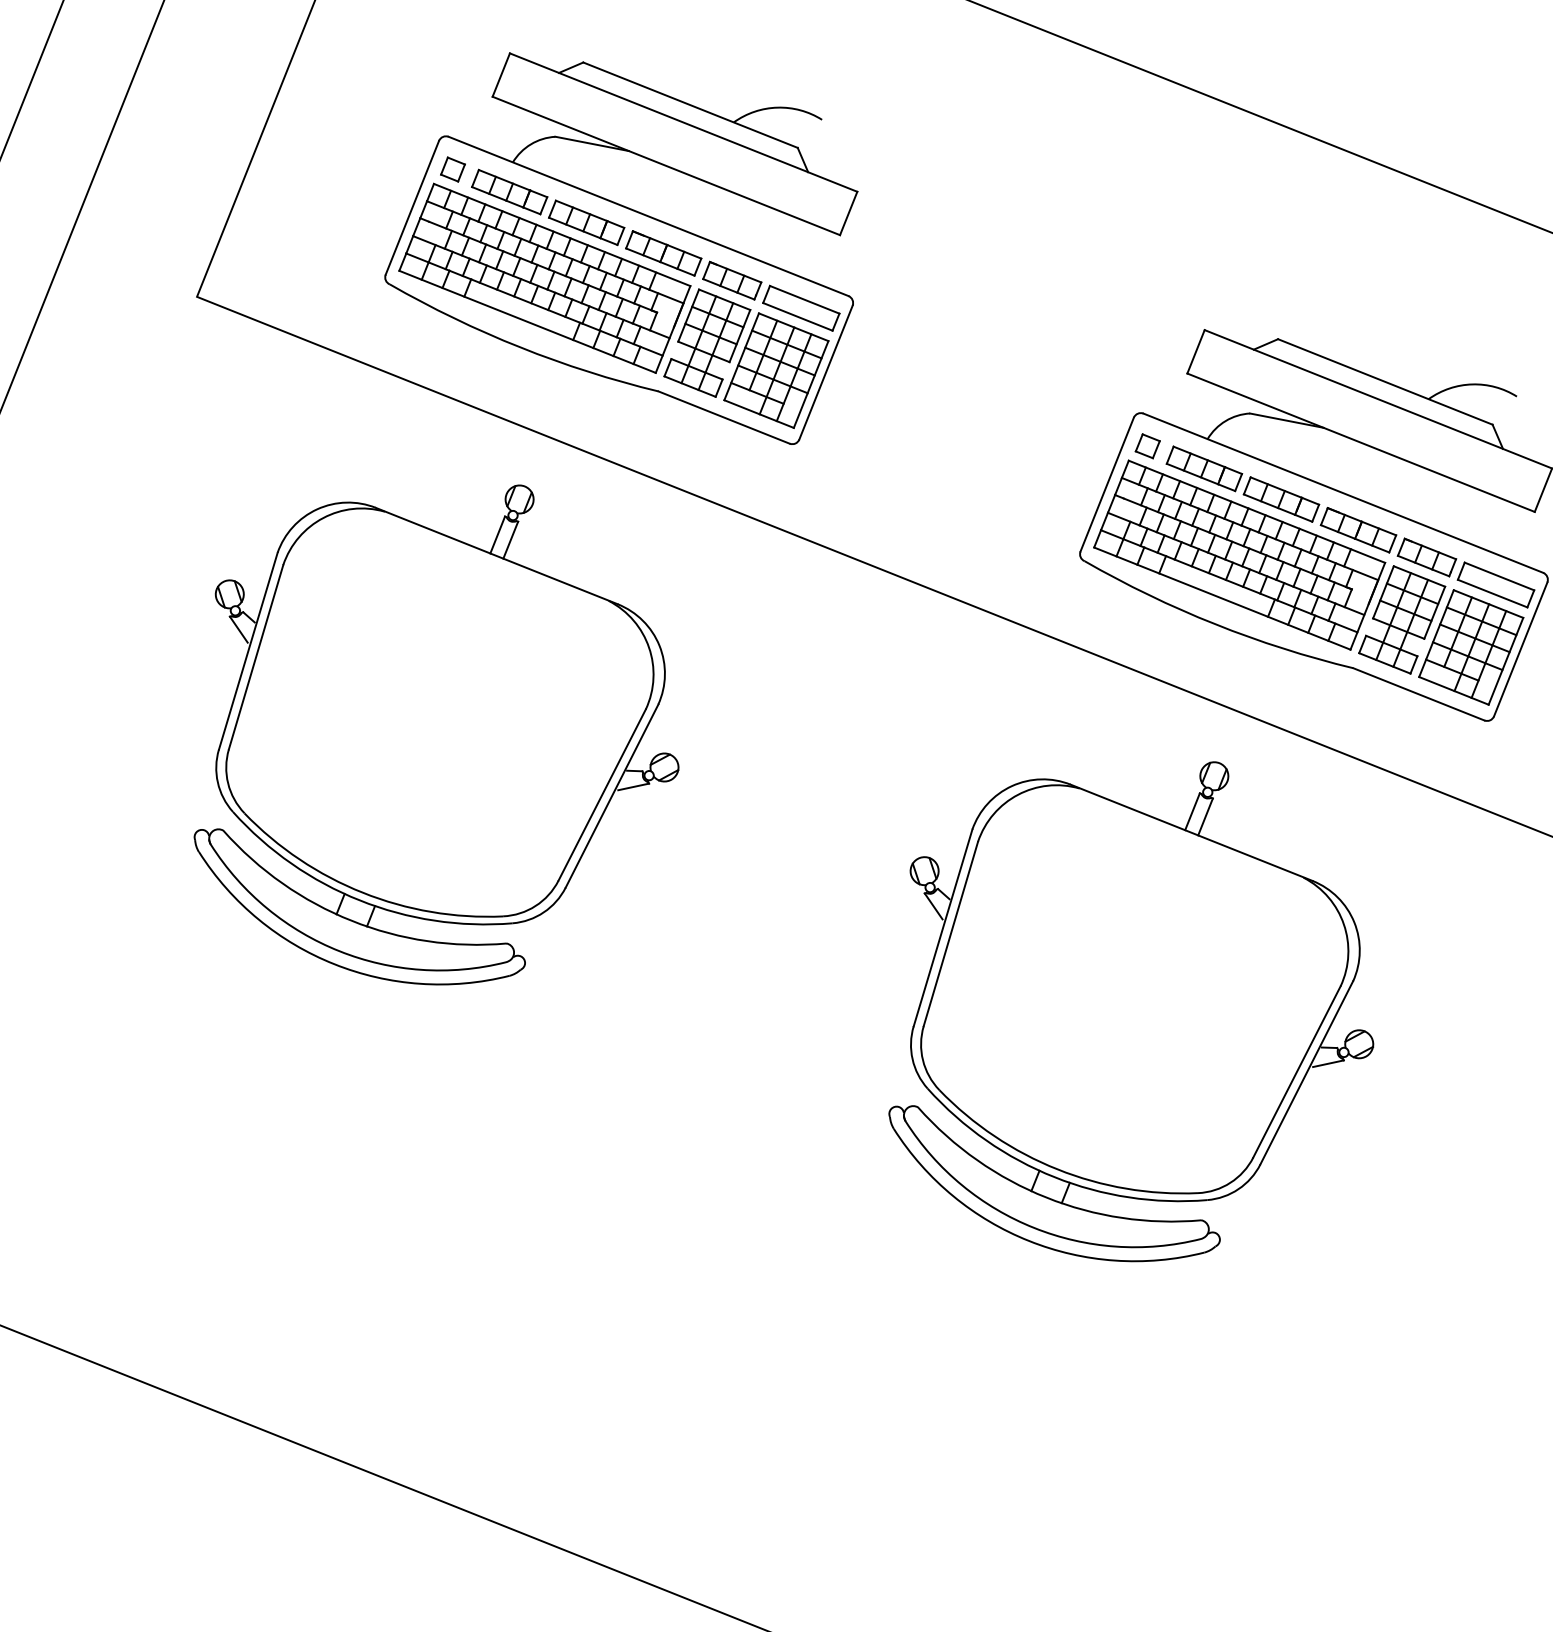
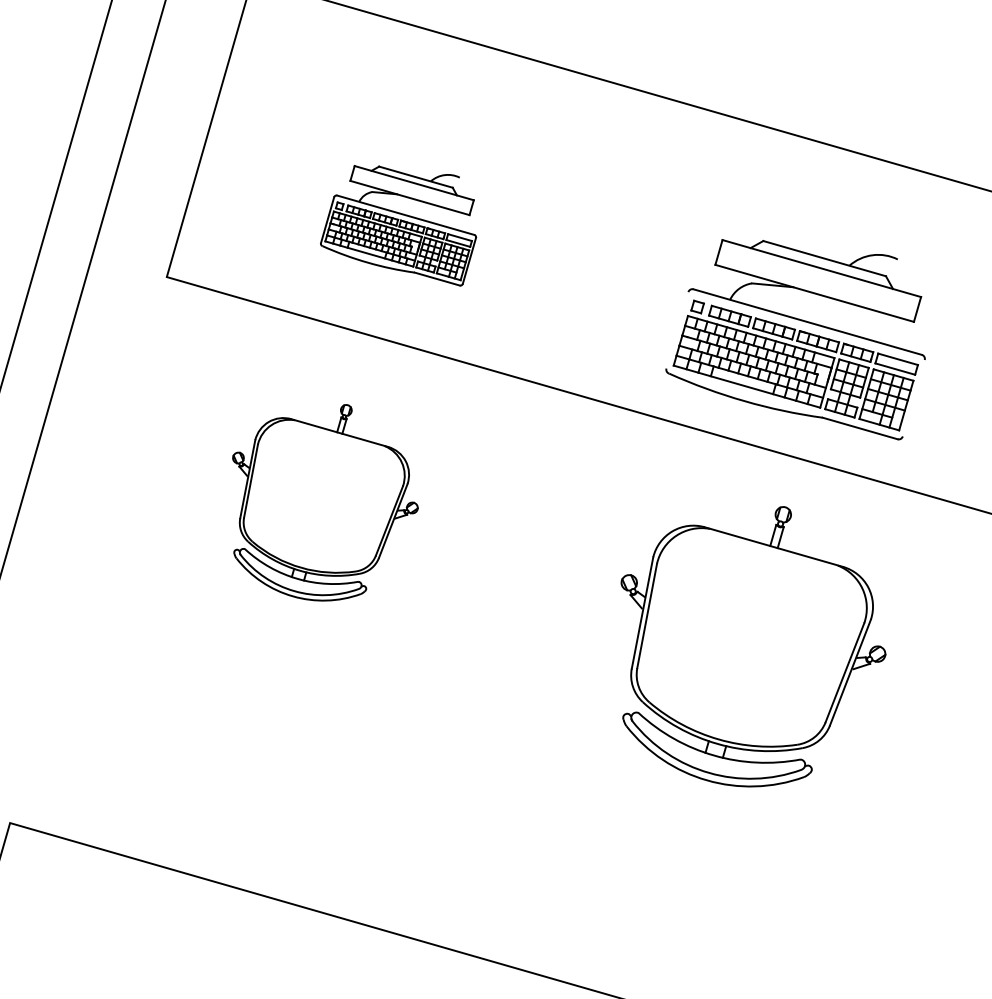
part: (623, 245) -> (398, 225), size x0.6
line: (1107, 484) -> (677, 330), removed
line: (1520, 649) -> (913, 398), removed
part: (442, 731) -> (325, 502), size x0.7
part: (1136, 1008) -> (753, 646), moved

